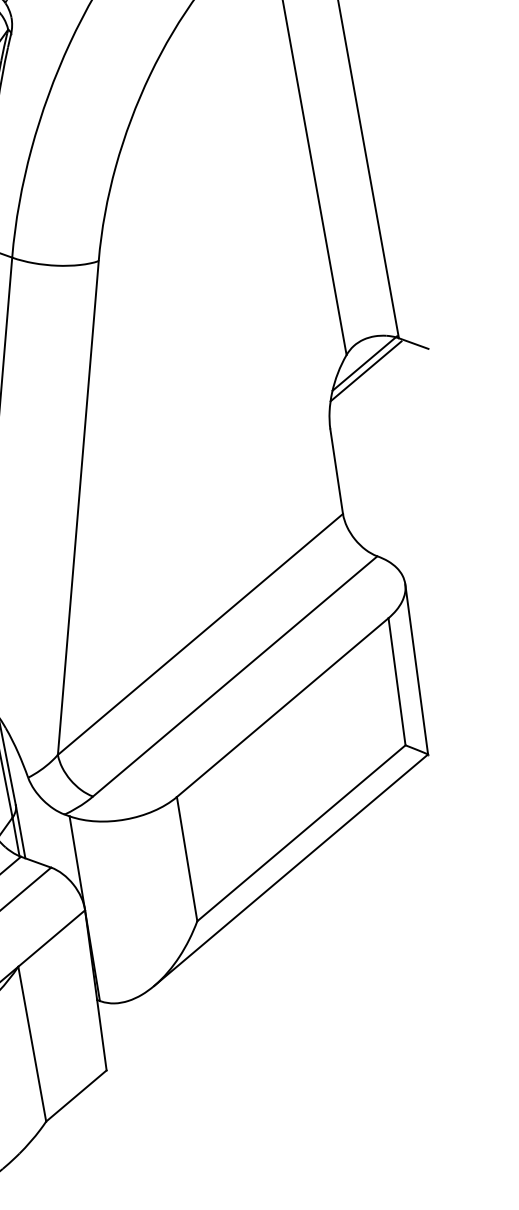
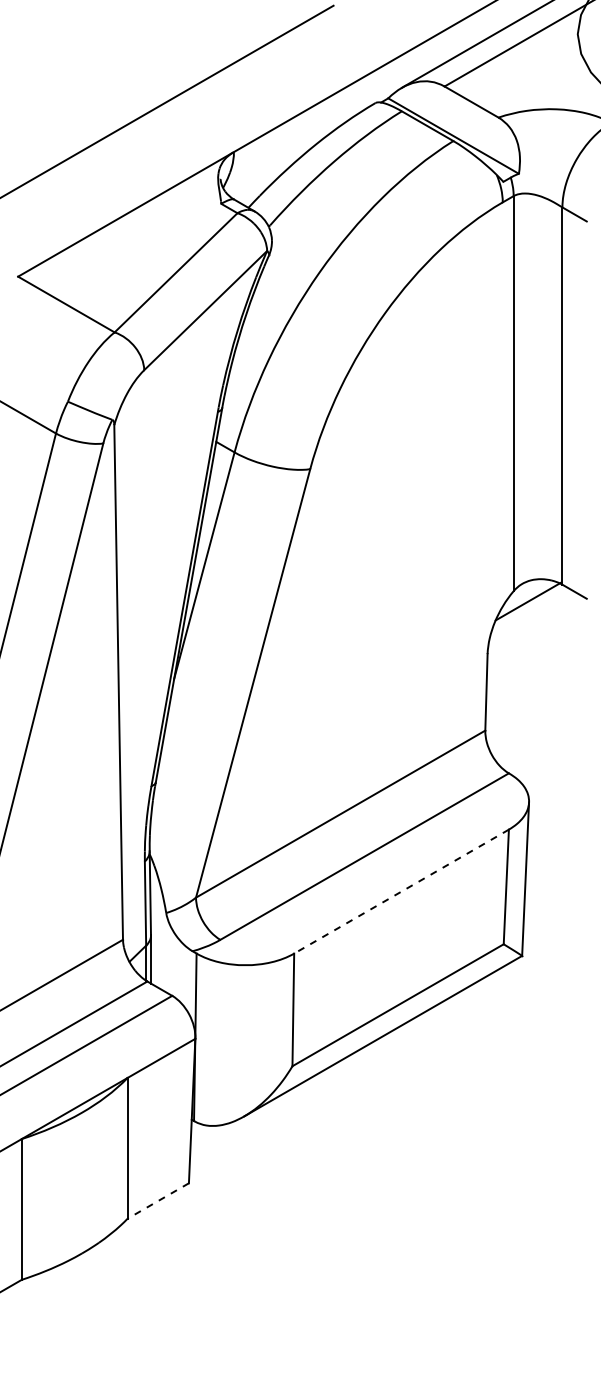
line: (366, 371) -> (528, 608), removed
line: (282, 707) -> (401, 891), solid -> dashed
line: (75, 1096) -> (157, 1201), solid -> dashed

